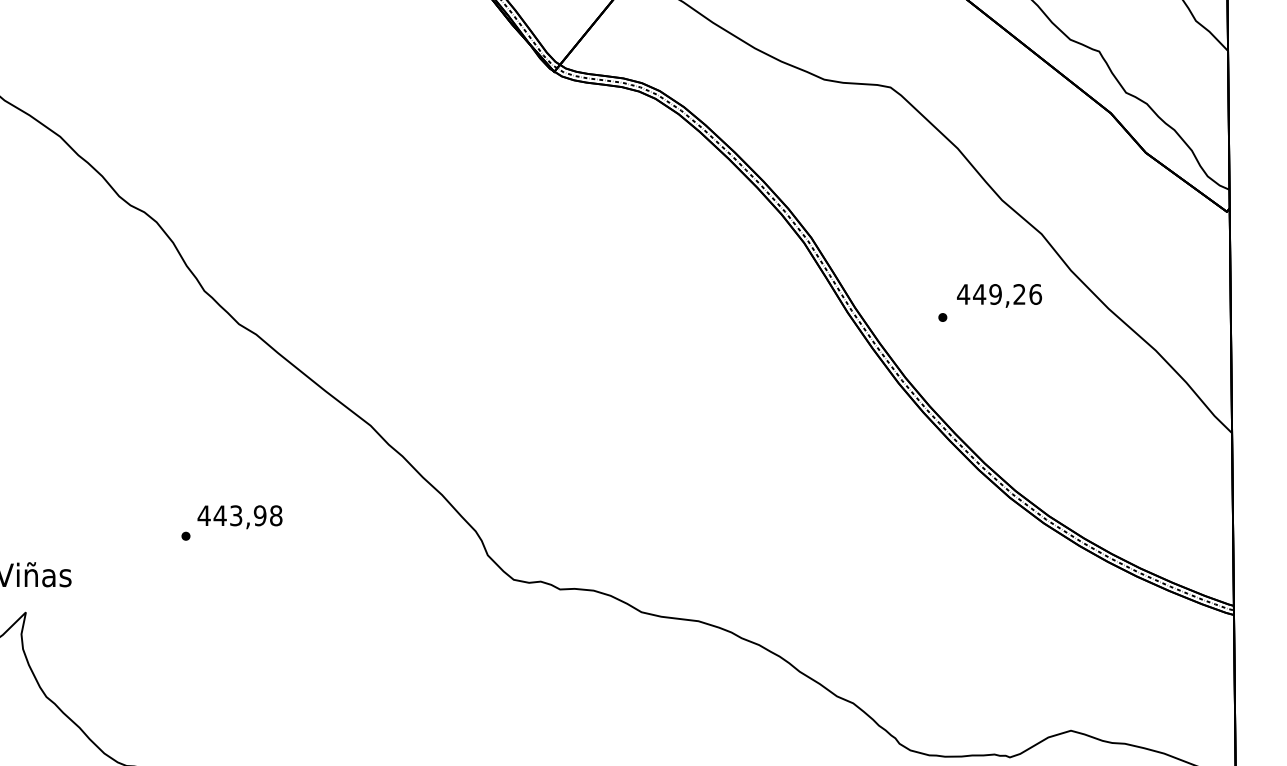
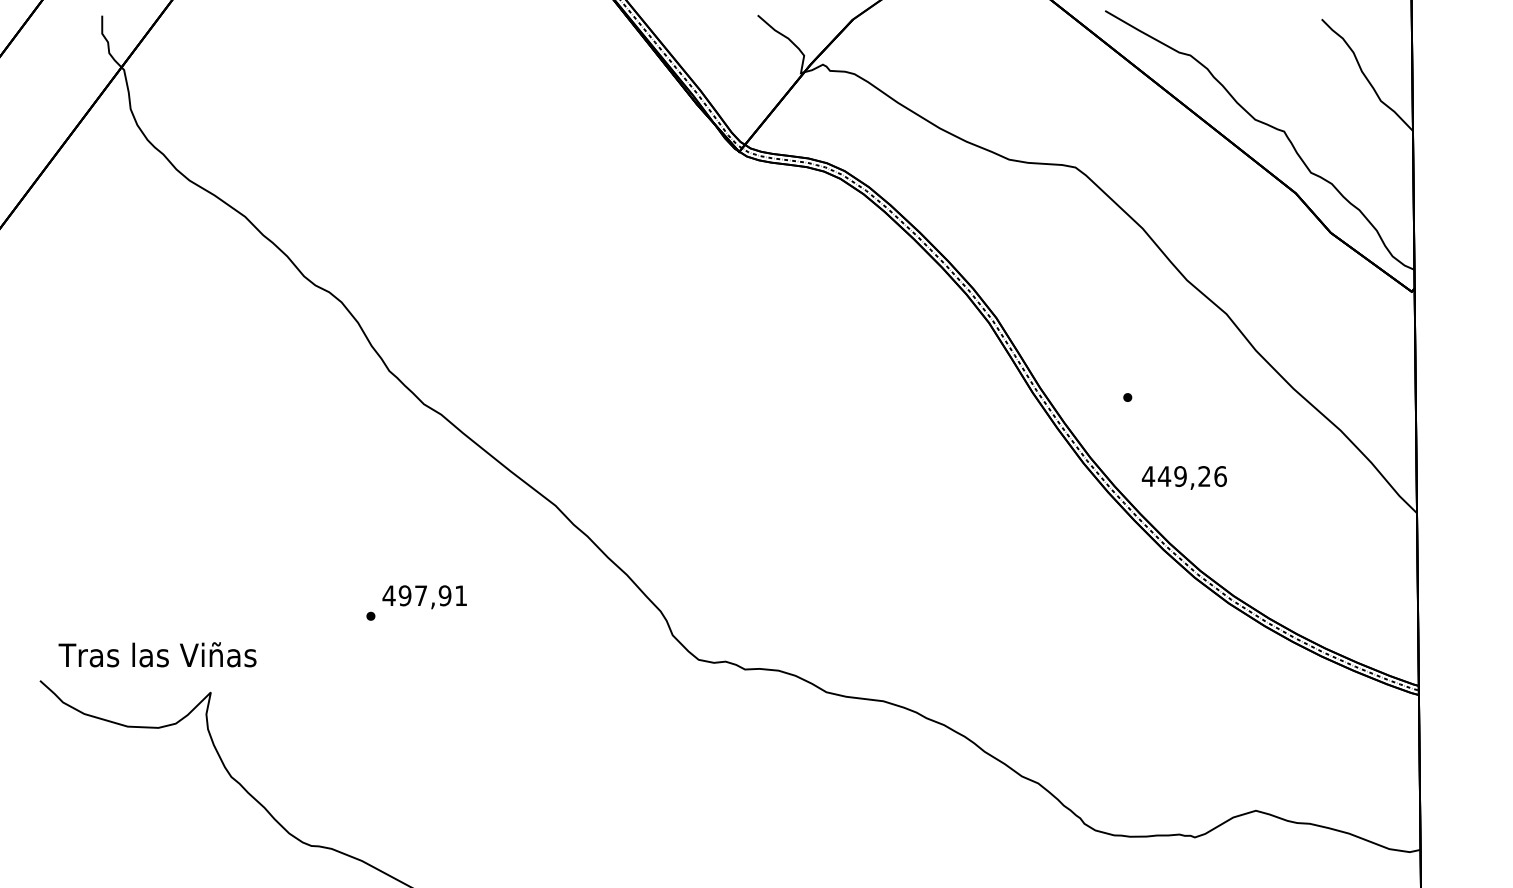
text: (998, 295) -> (1183, 477), moved
text: (247, 515) -> (432, 595), 443,98 -> 497,91

